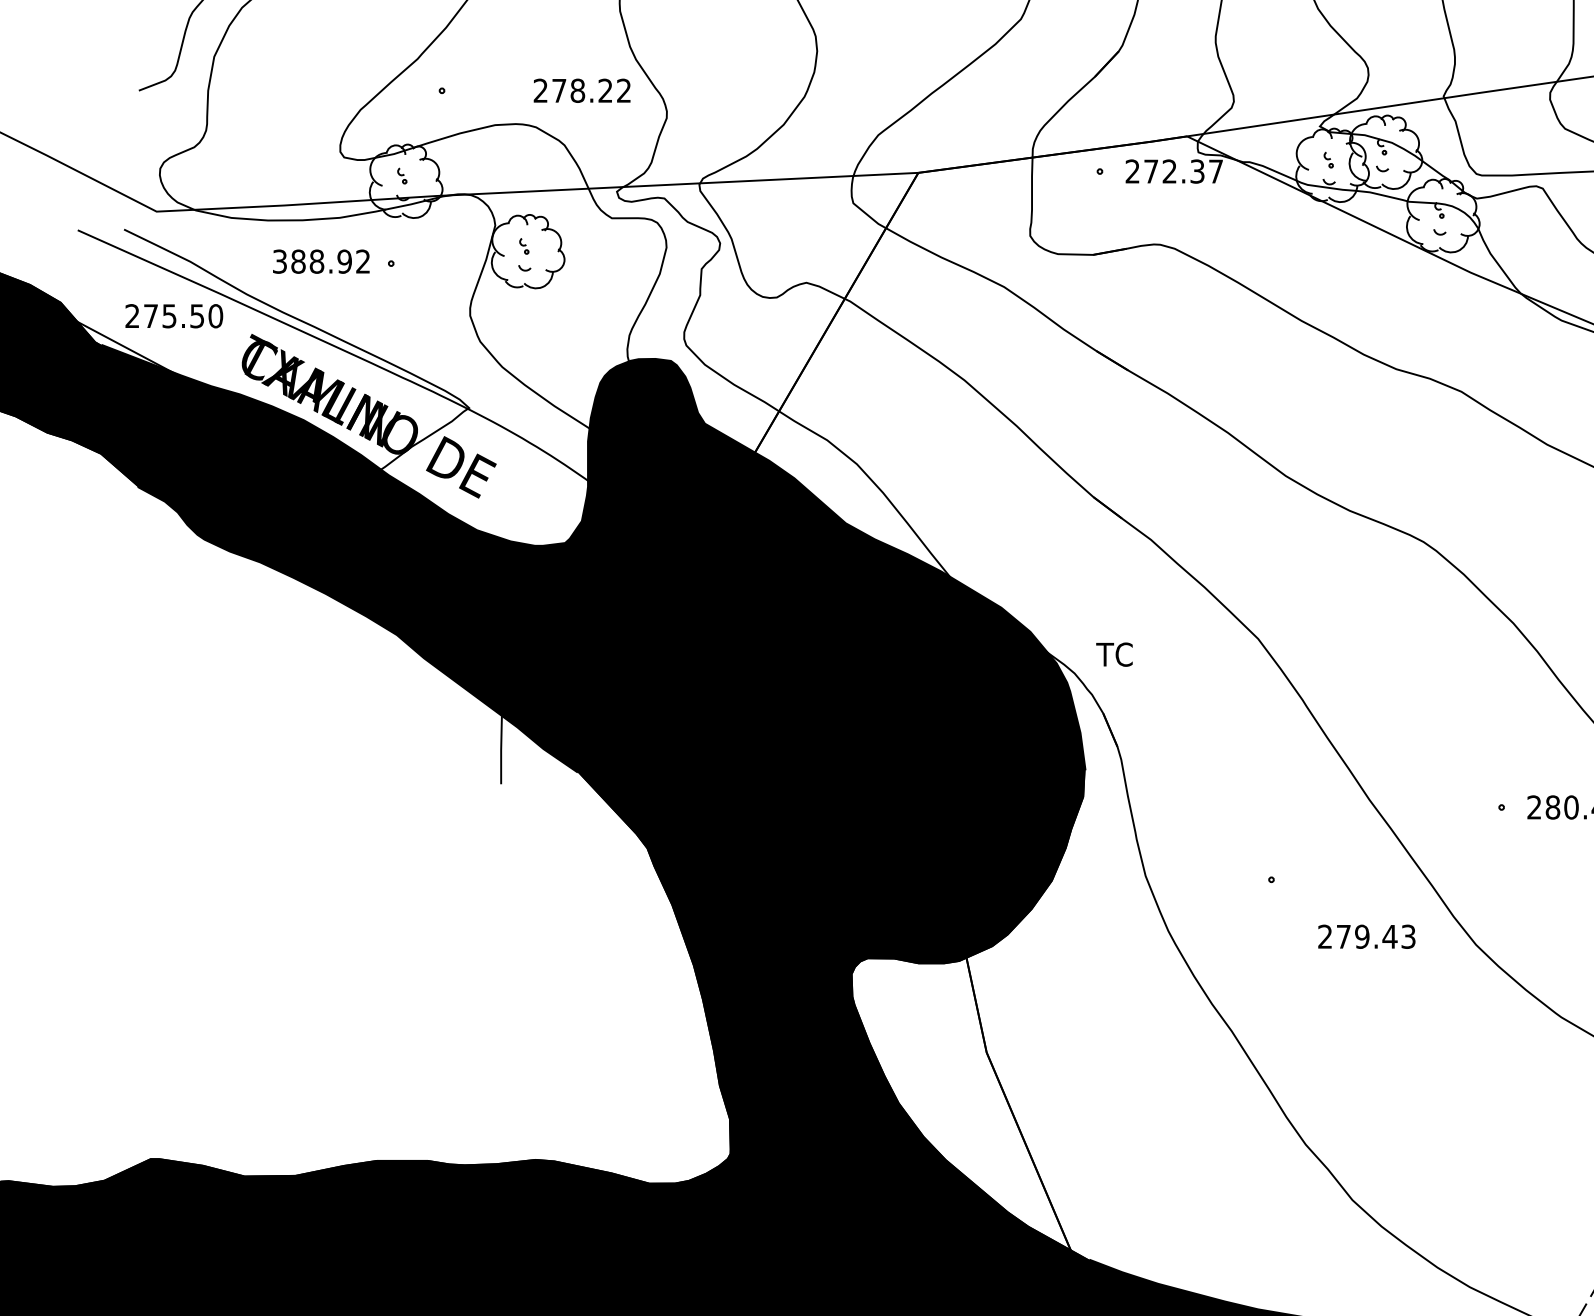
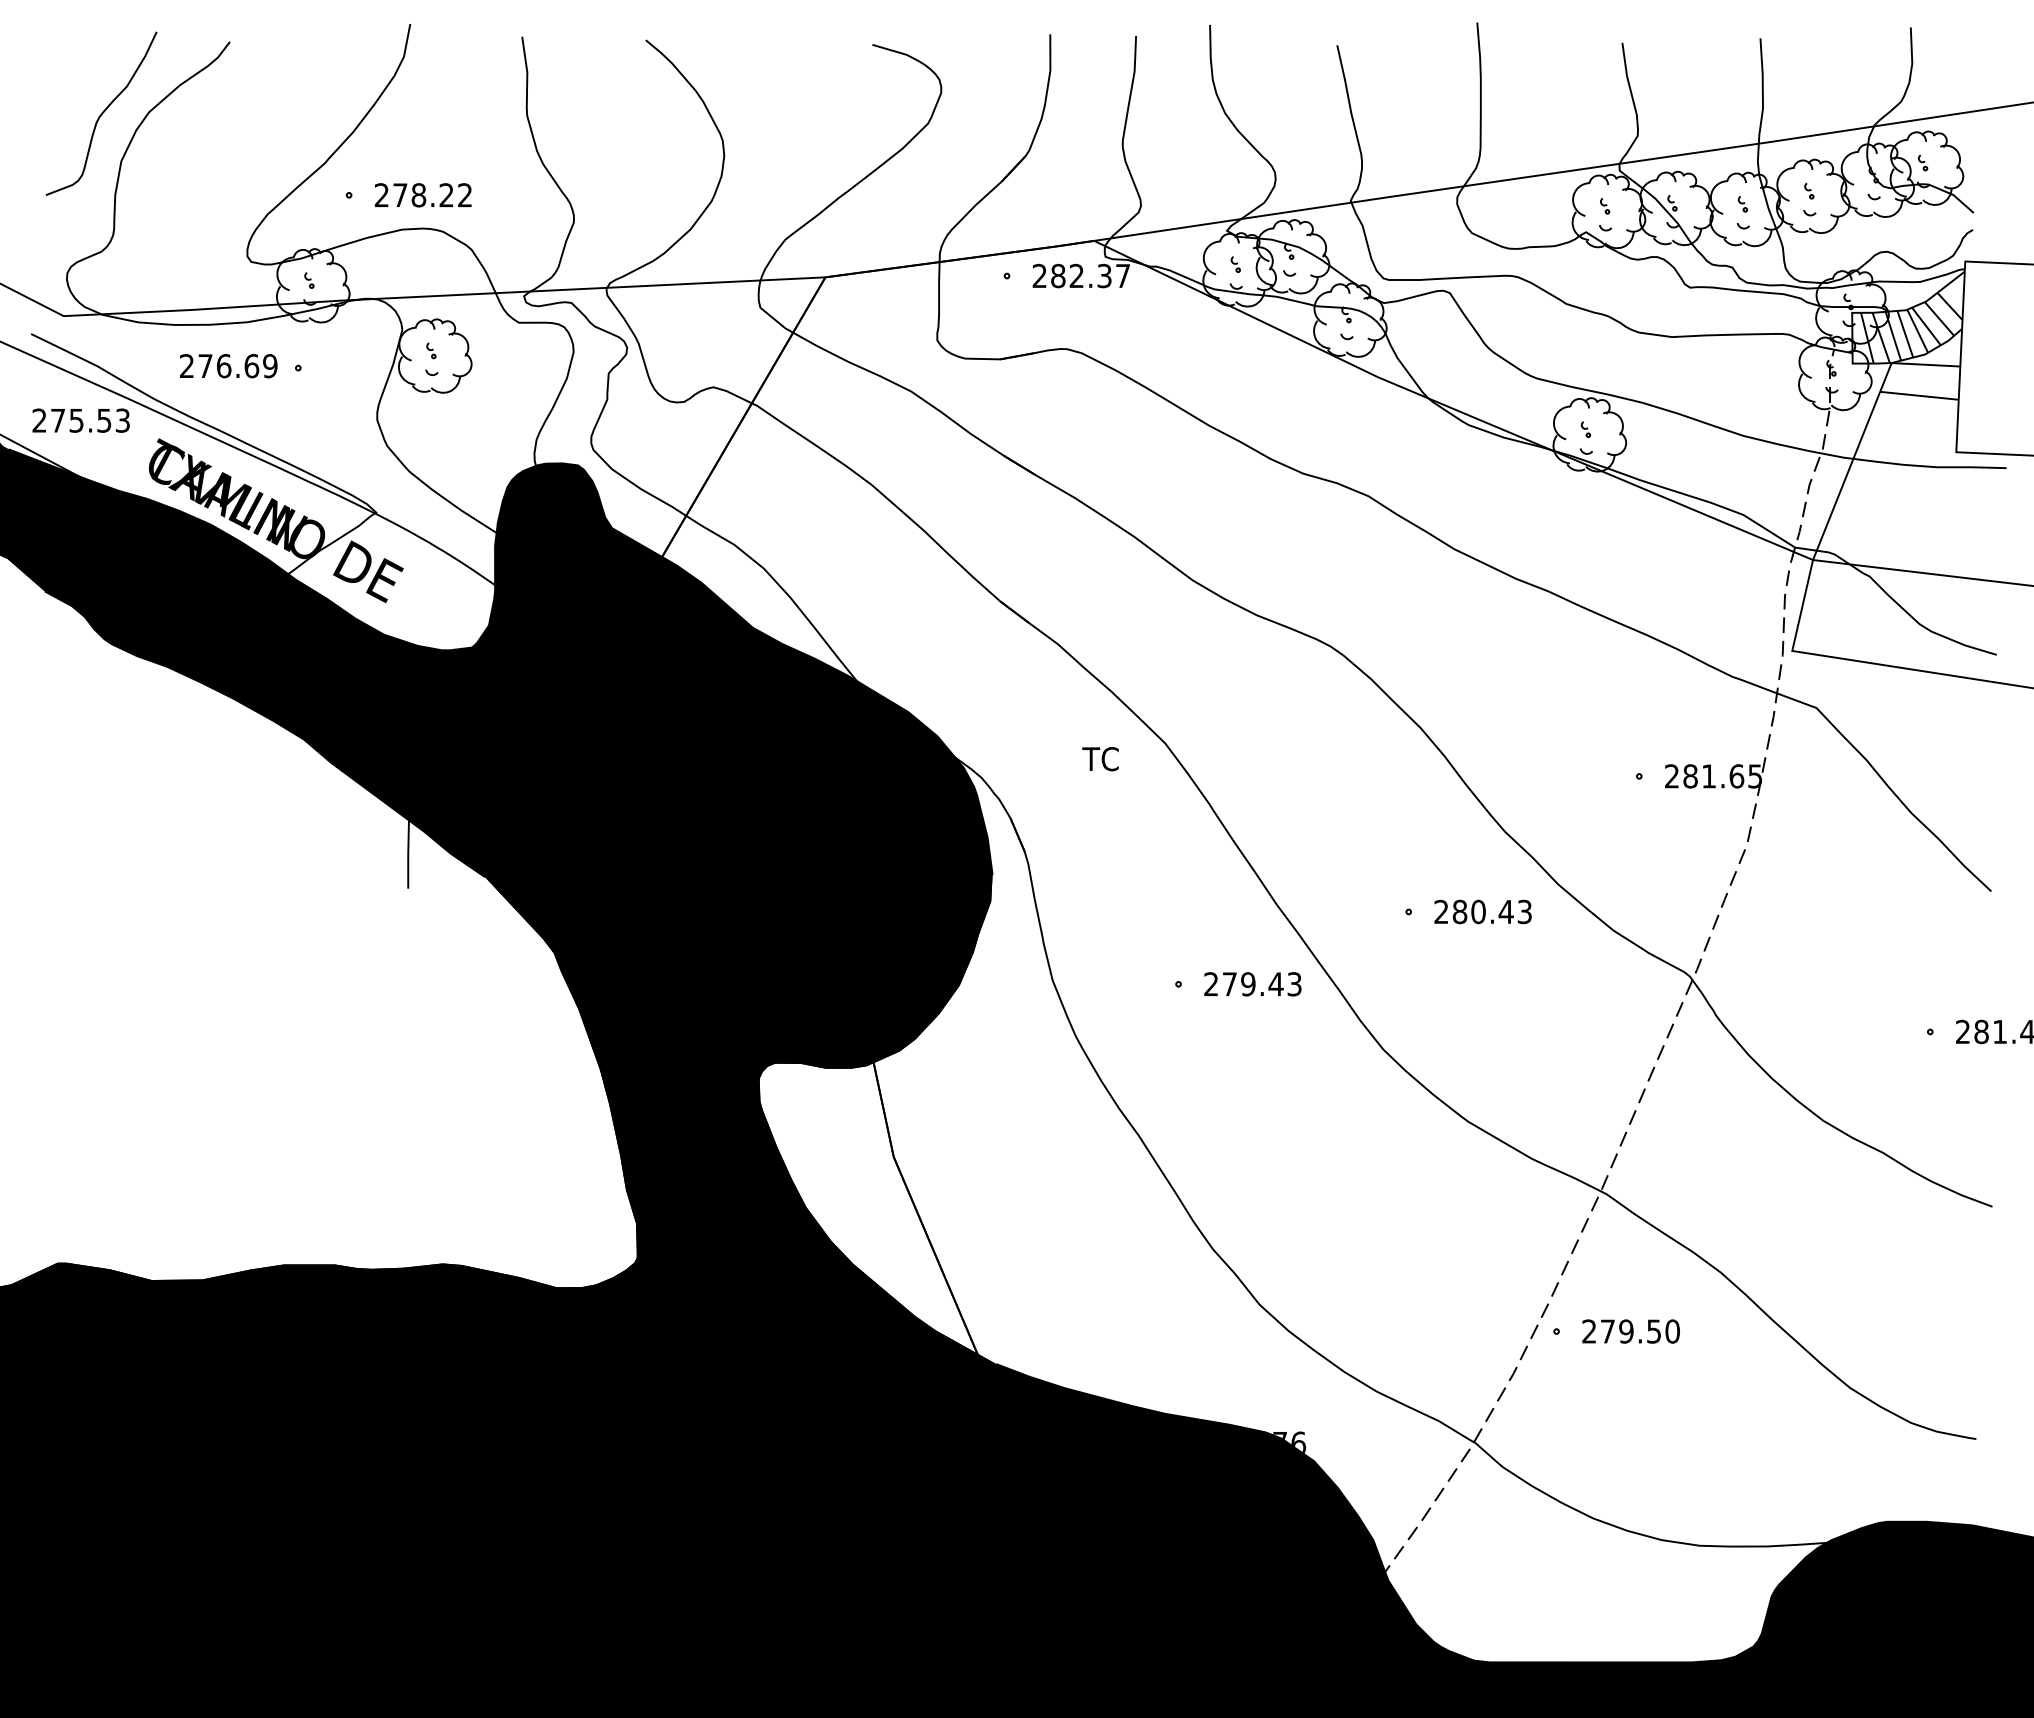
text: (581, 91) -> (422, 195), moved
text: (1151, 171) -> (1058, 275), 272.37 -> 282.37
text: (321, 262) -> (228, 366), 388.92 -> 276.69
text: (215, 316) -> (122, 420), 275.50 -> 275.53
text: (1114, 655) -> (1100, 759), moved
text: (1366, 937) -> (1252, 984), moved

